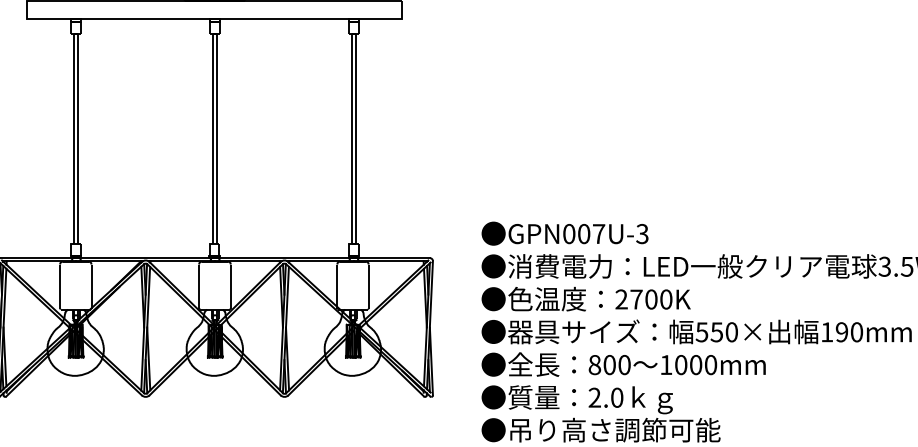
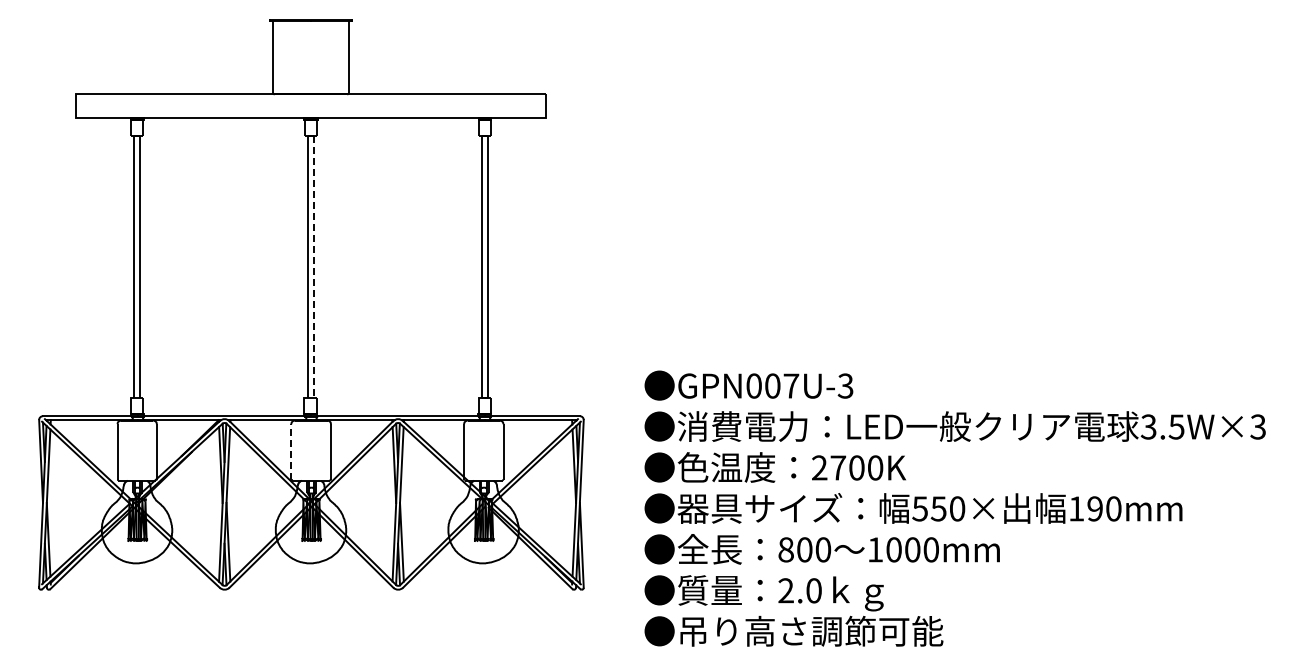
line: (216, 139) -> (313, 267), solid -> dashed
line: (199, 286) -> (291, 451), solid -> dashed

